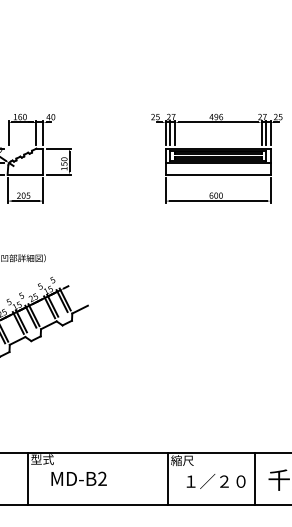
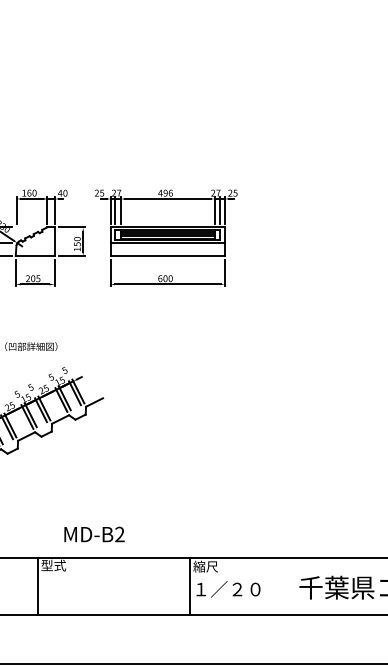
part: (216, 157) -> (165, 237), moved
text: (79, 478) -> (94, 534), moved
line: (254, 478) -> (284, 586), removed
text: (216, 481) -> (228, 589), moved

